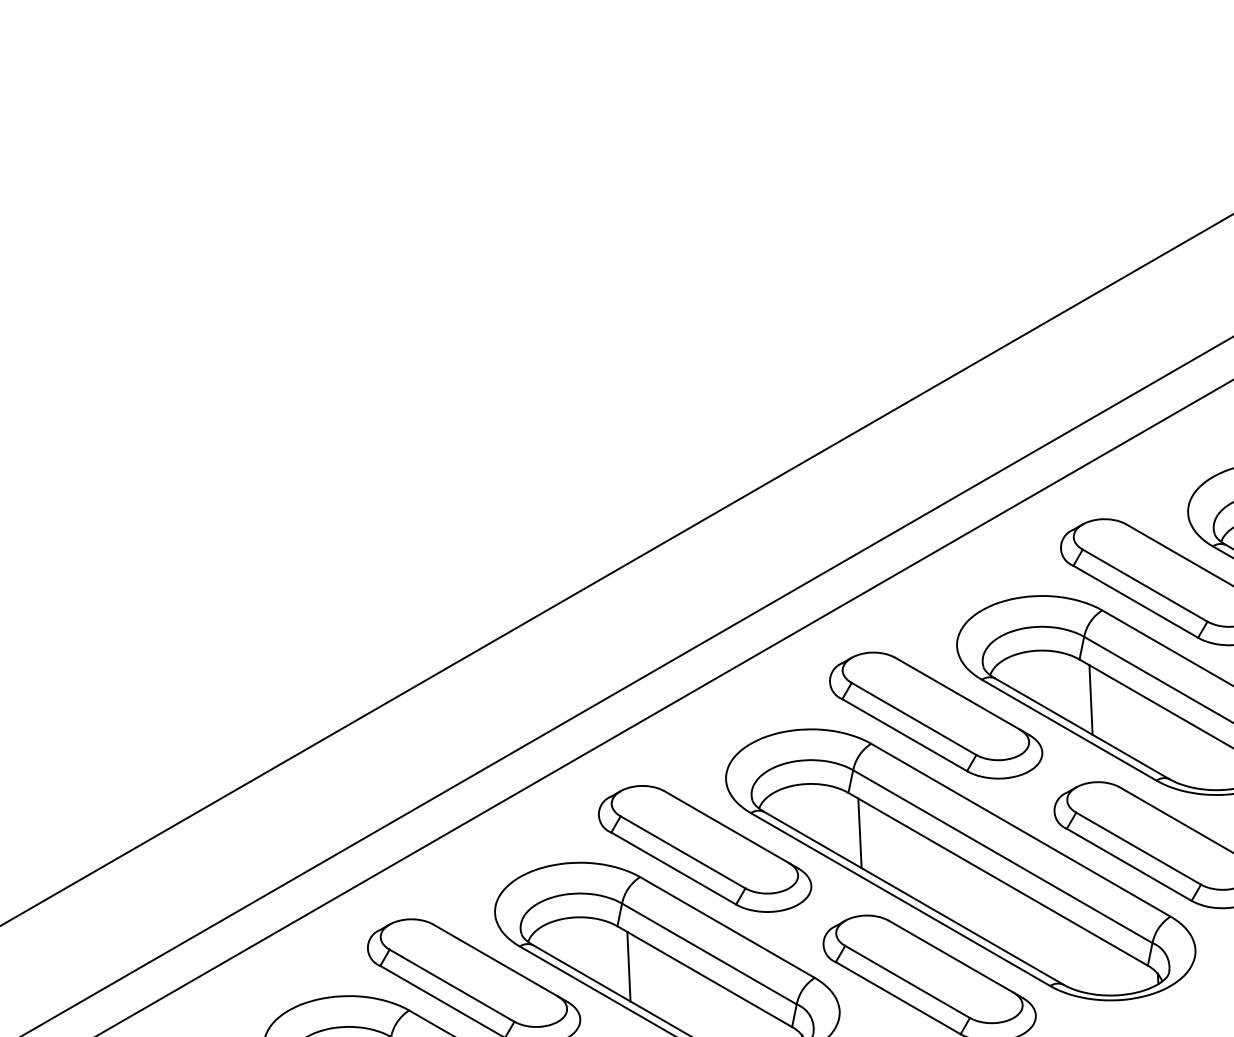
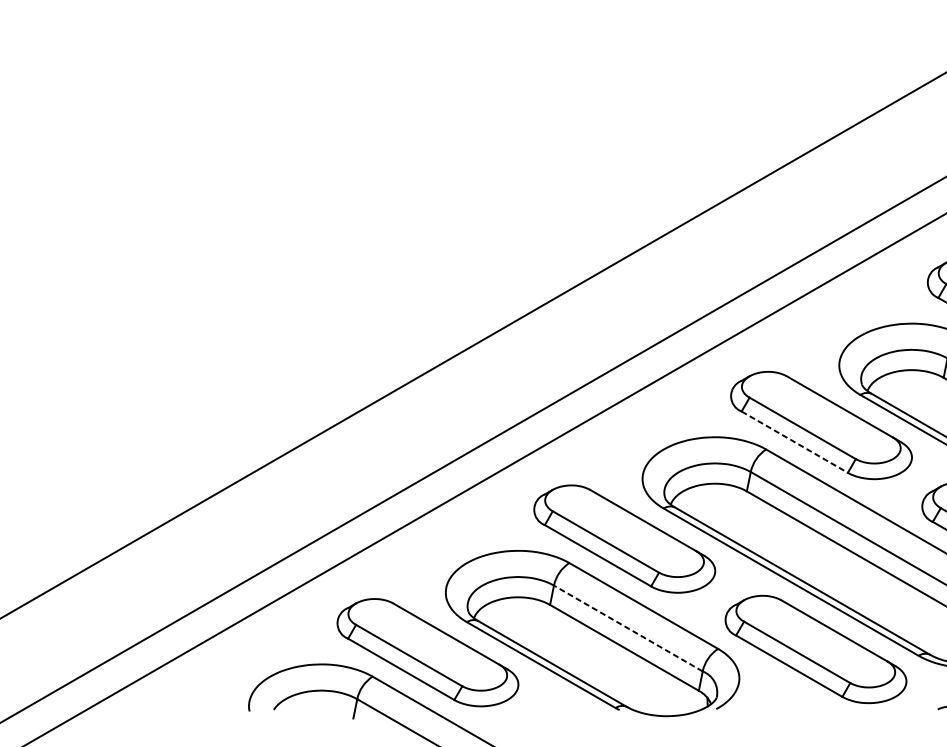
line: (905, 735) -> (795, 442), solid -> dashed
line: (859, 833) -> (756, 525), removed
line: (709, 953) -> (628, 628), solid -> dashed
line: (628, 966) -> (559, 639), removed

